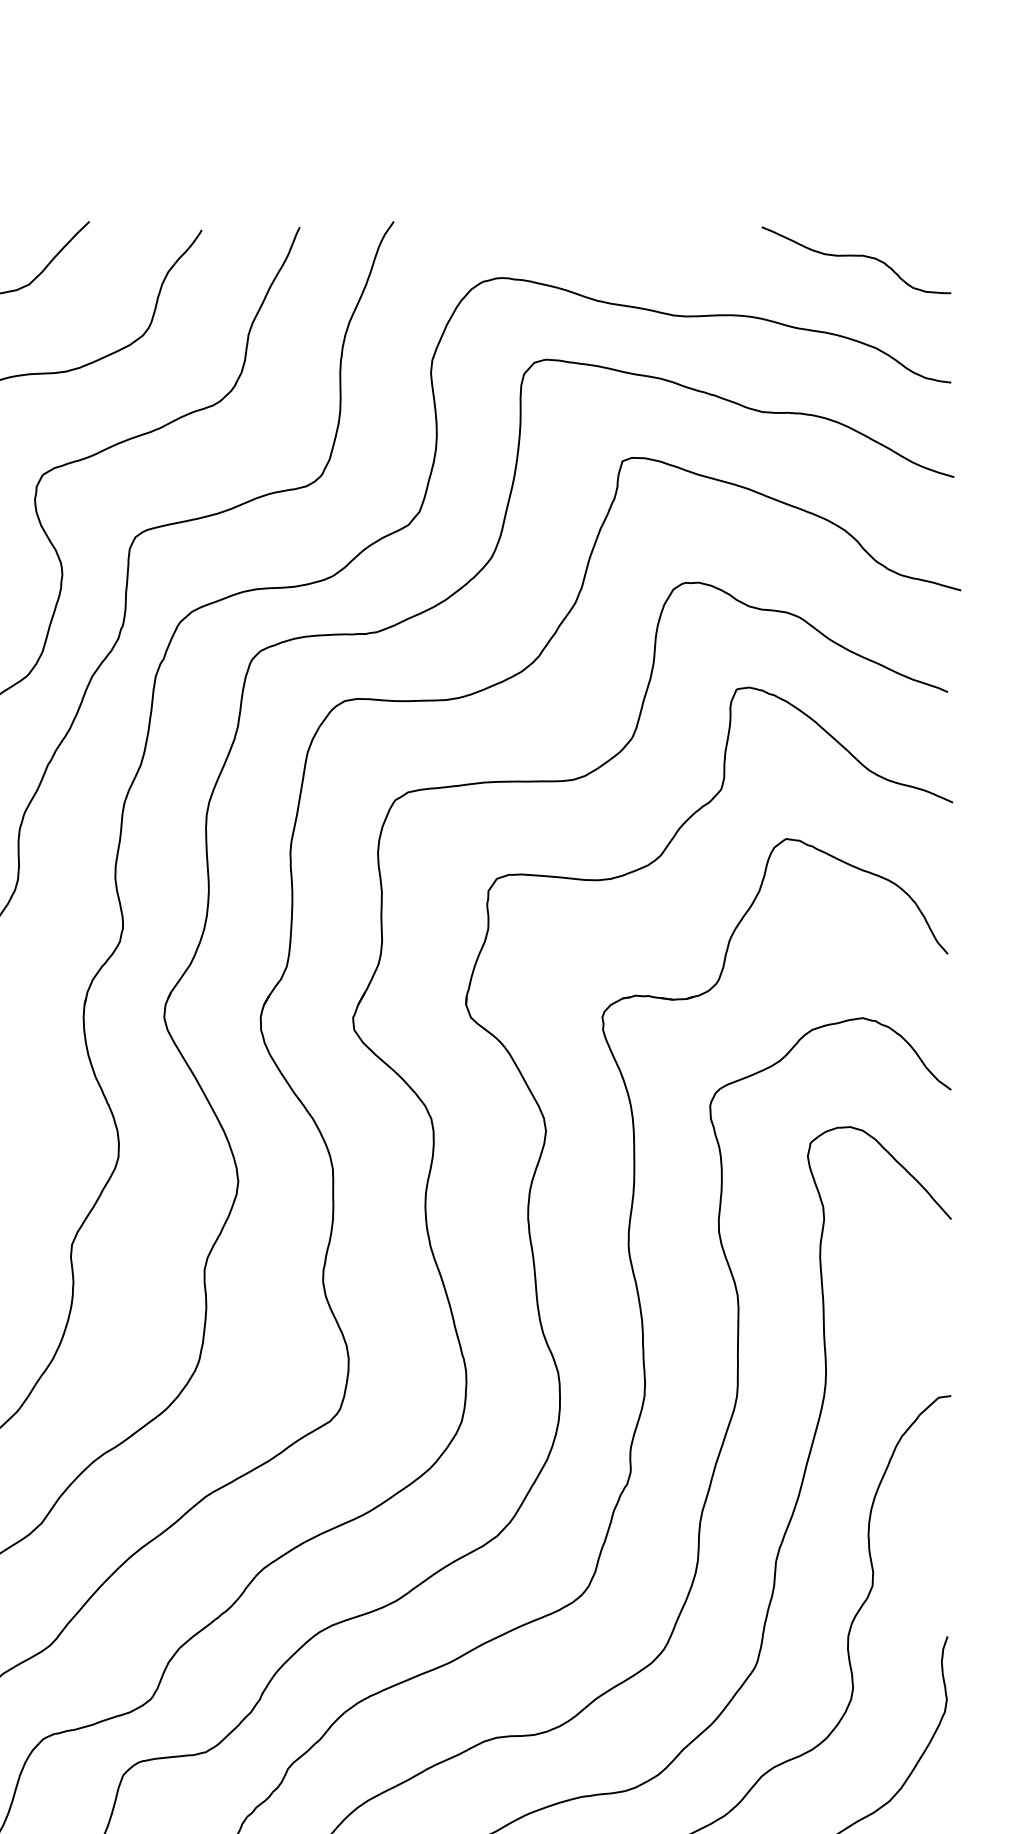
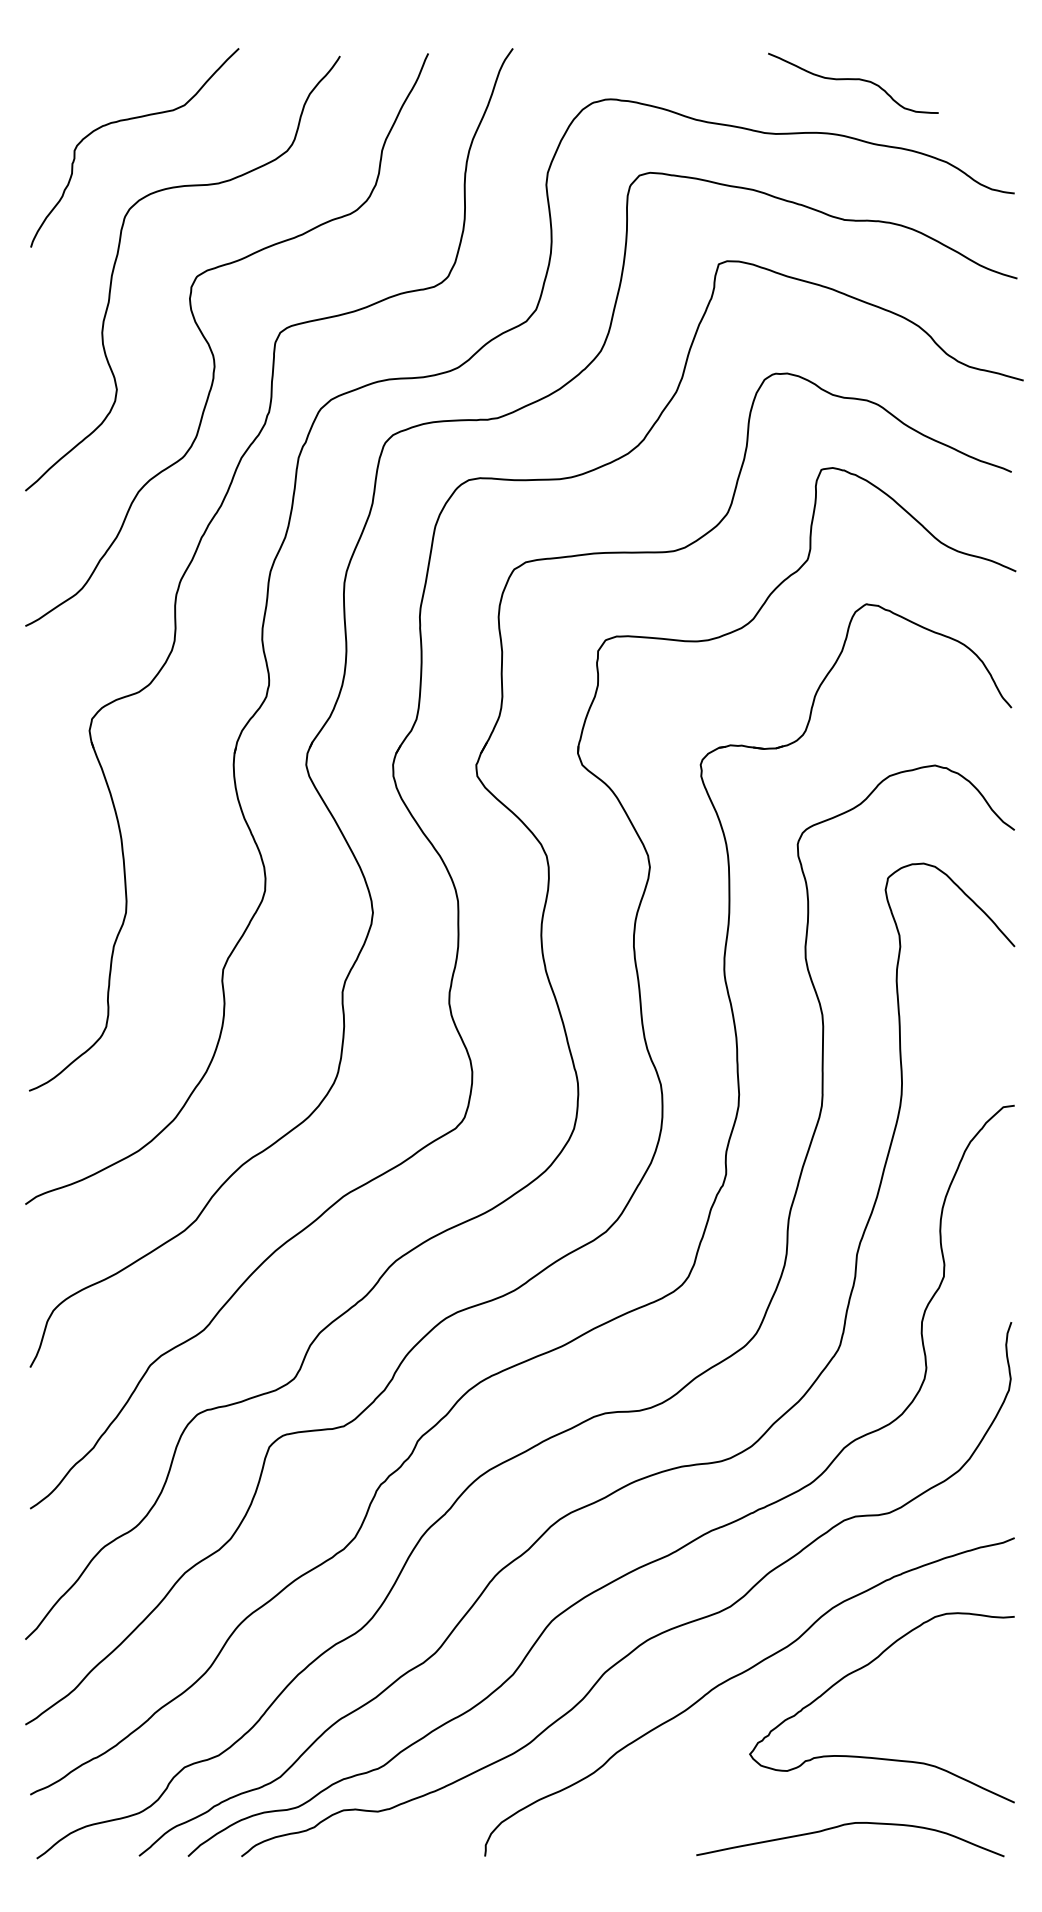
curve: (856, 257) -> (853, 80), moved

